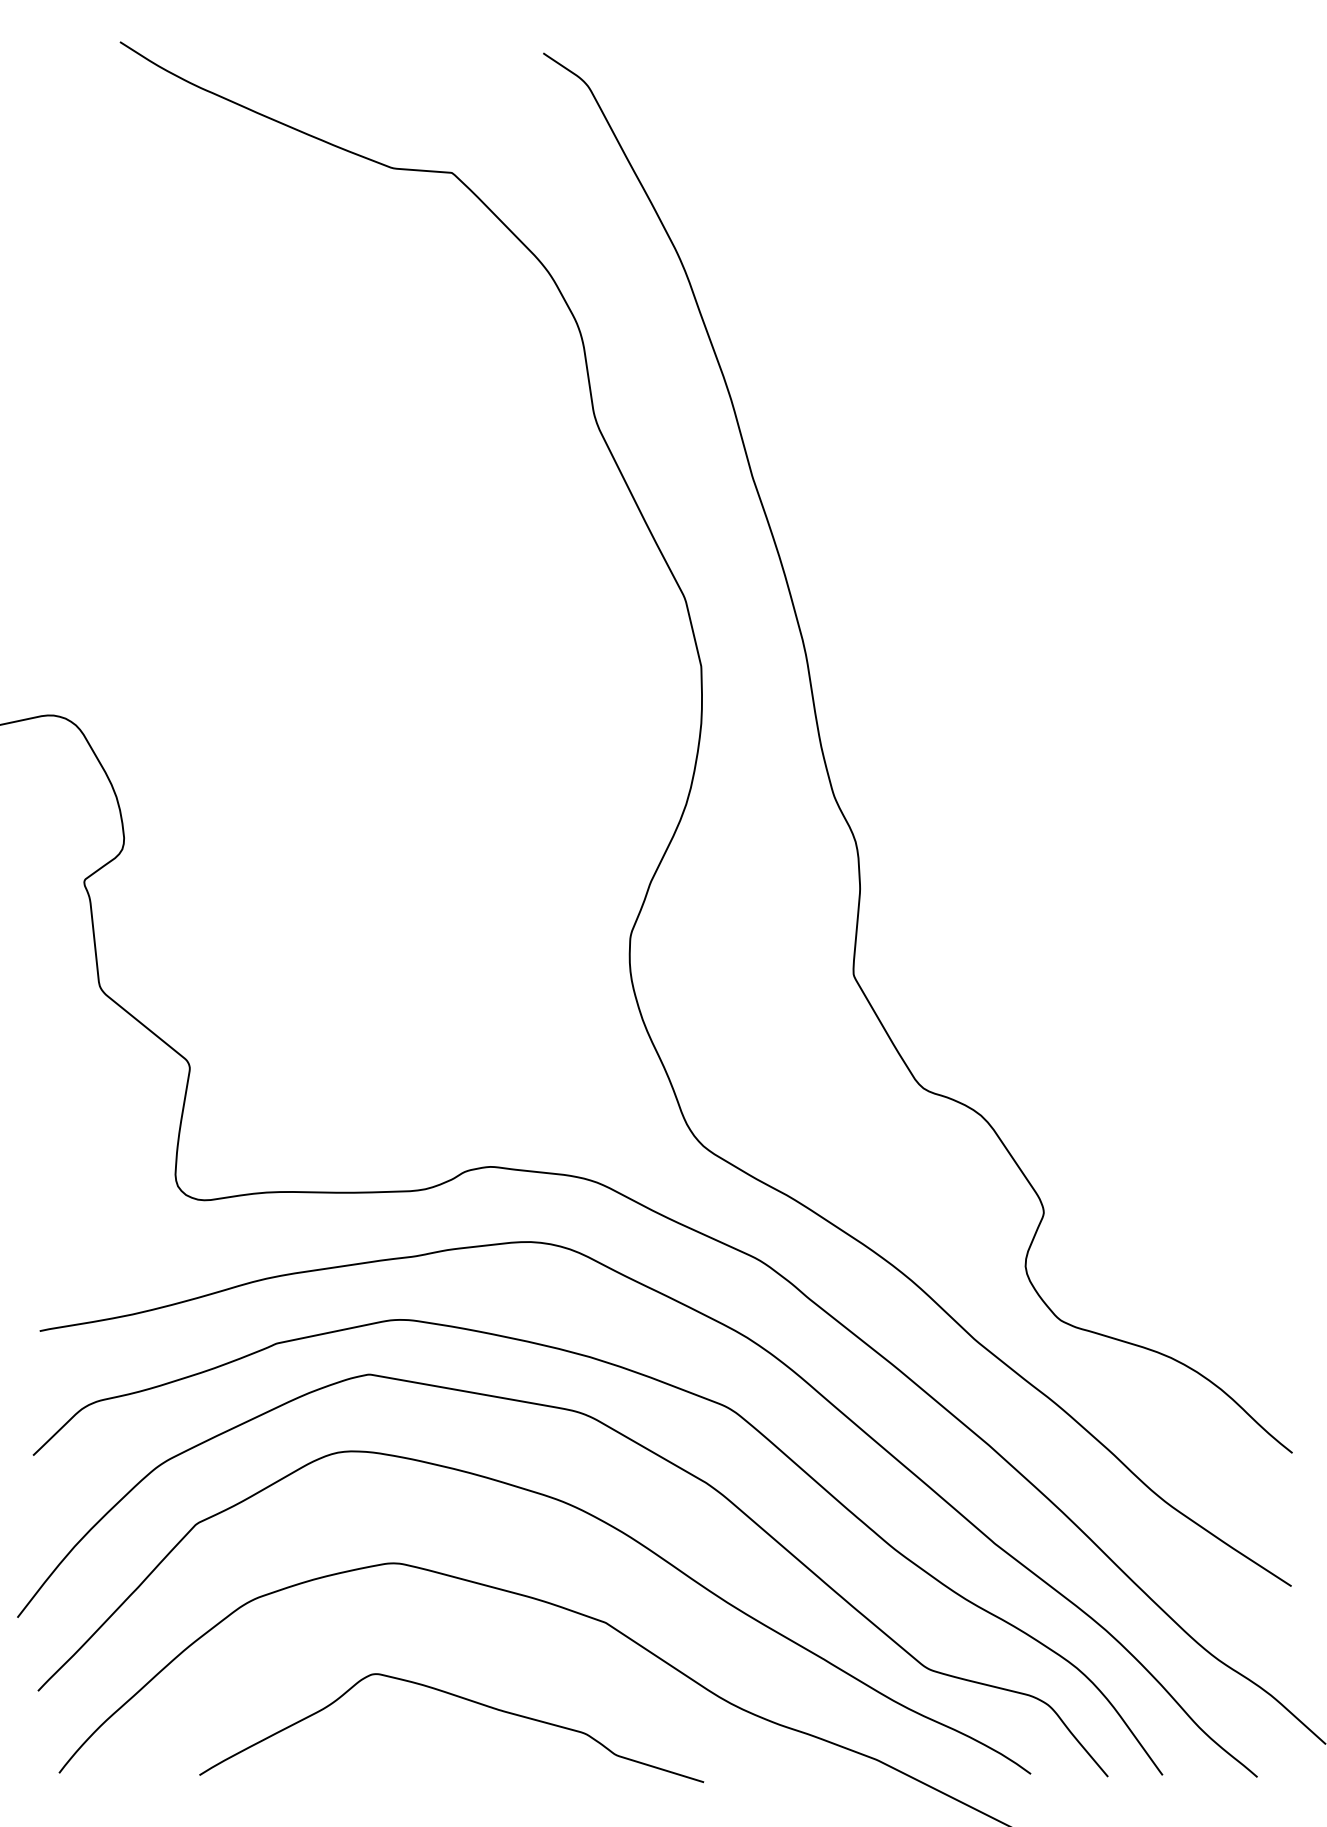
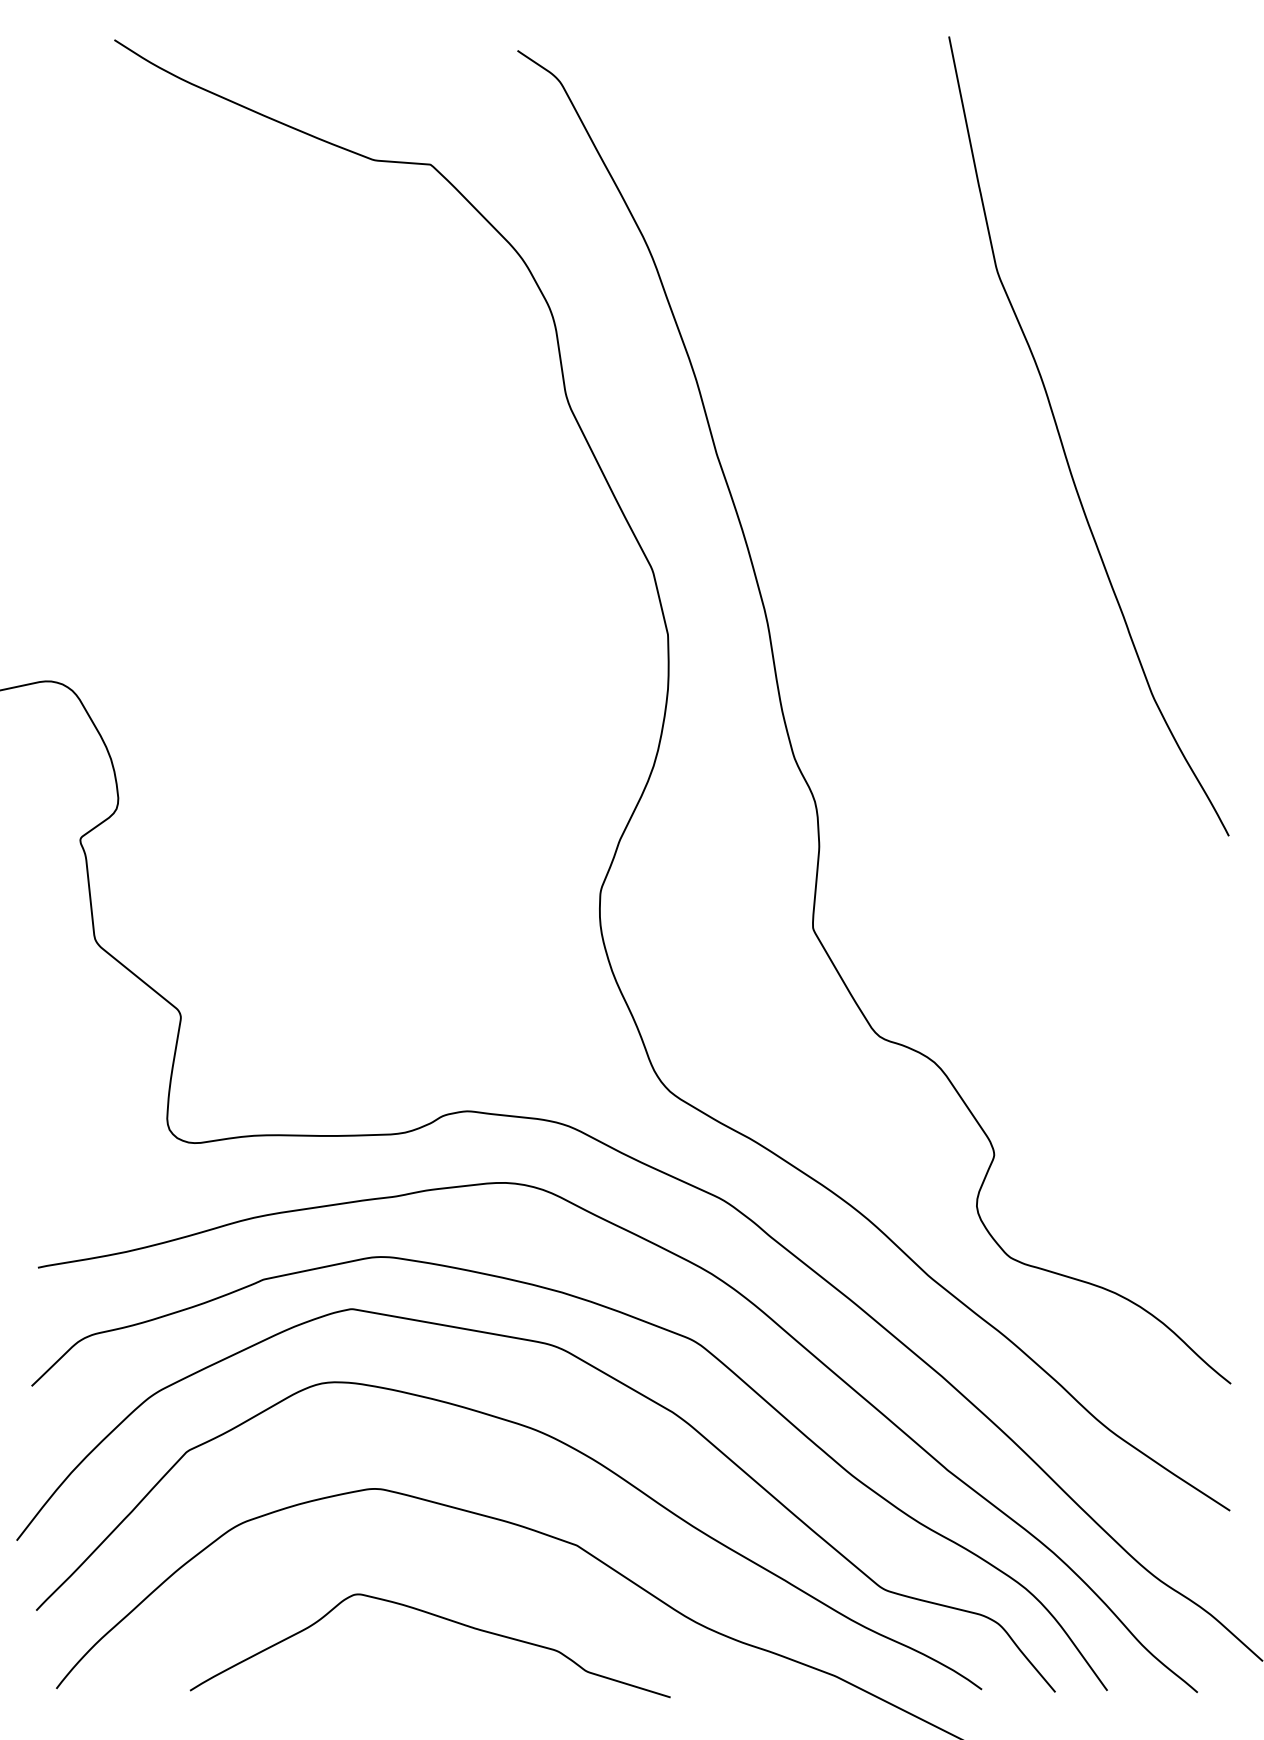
curve: (1115, 463) -> (1062, 441), added

